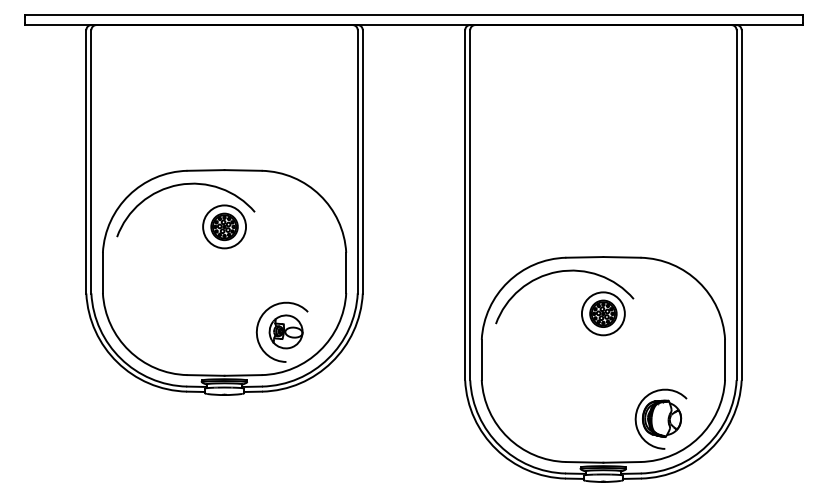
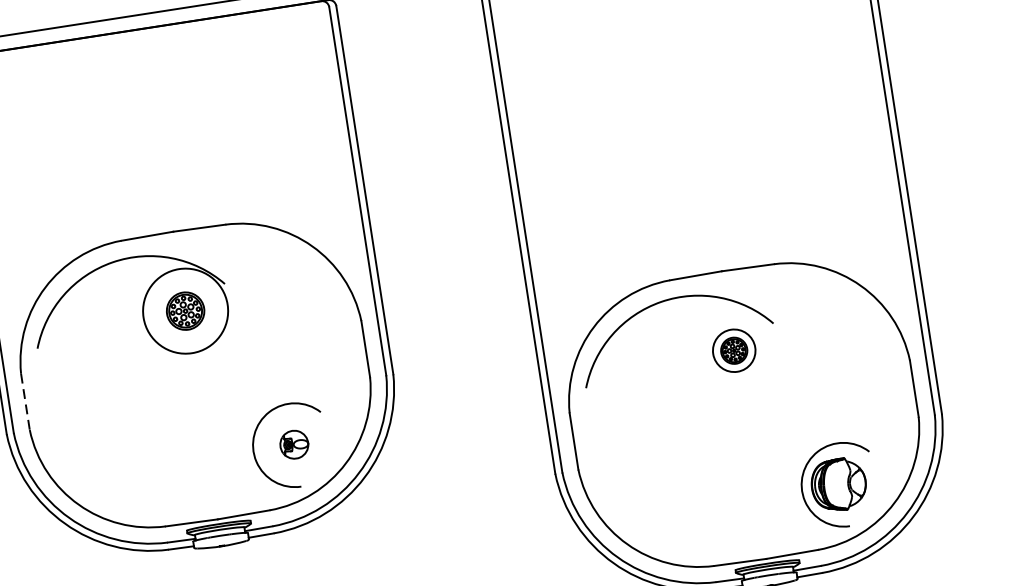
circle: (224, 226) -> (185, 310), size x1.4
line: (102, 273) -> (25, 402), solid -> dashed
part: (603, 313) -> (734, 350), size x0.7
part: (285, 331) -> (293, 444), size x0.6

